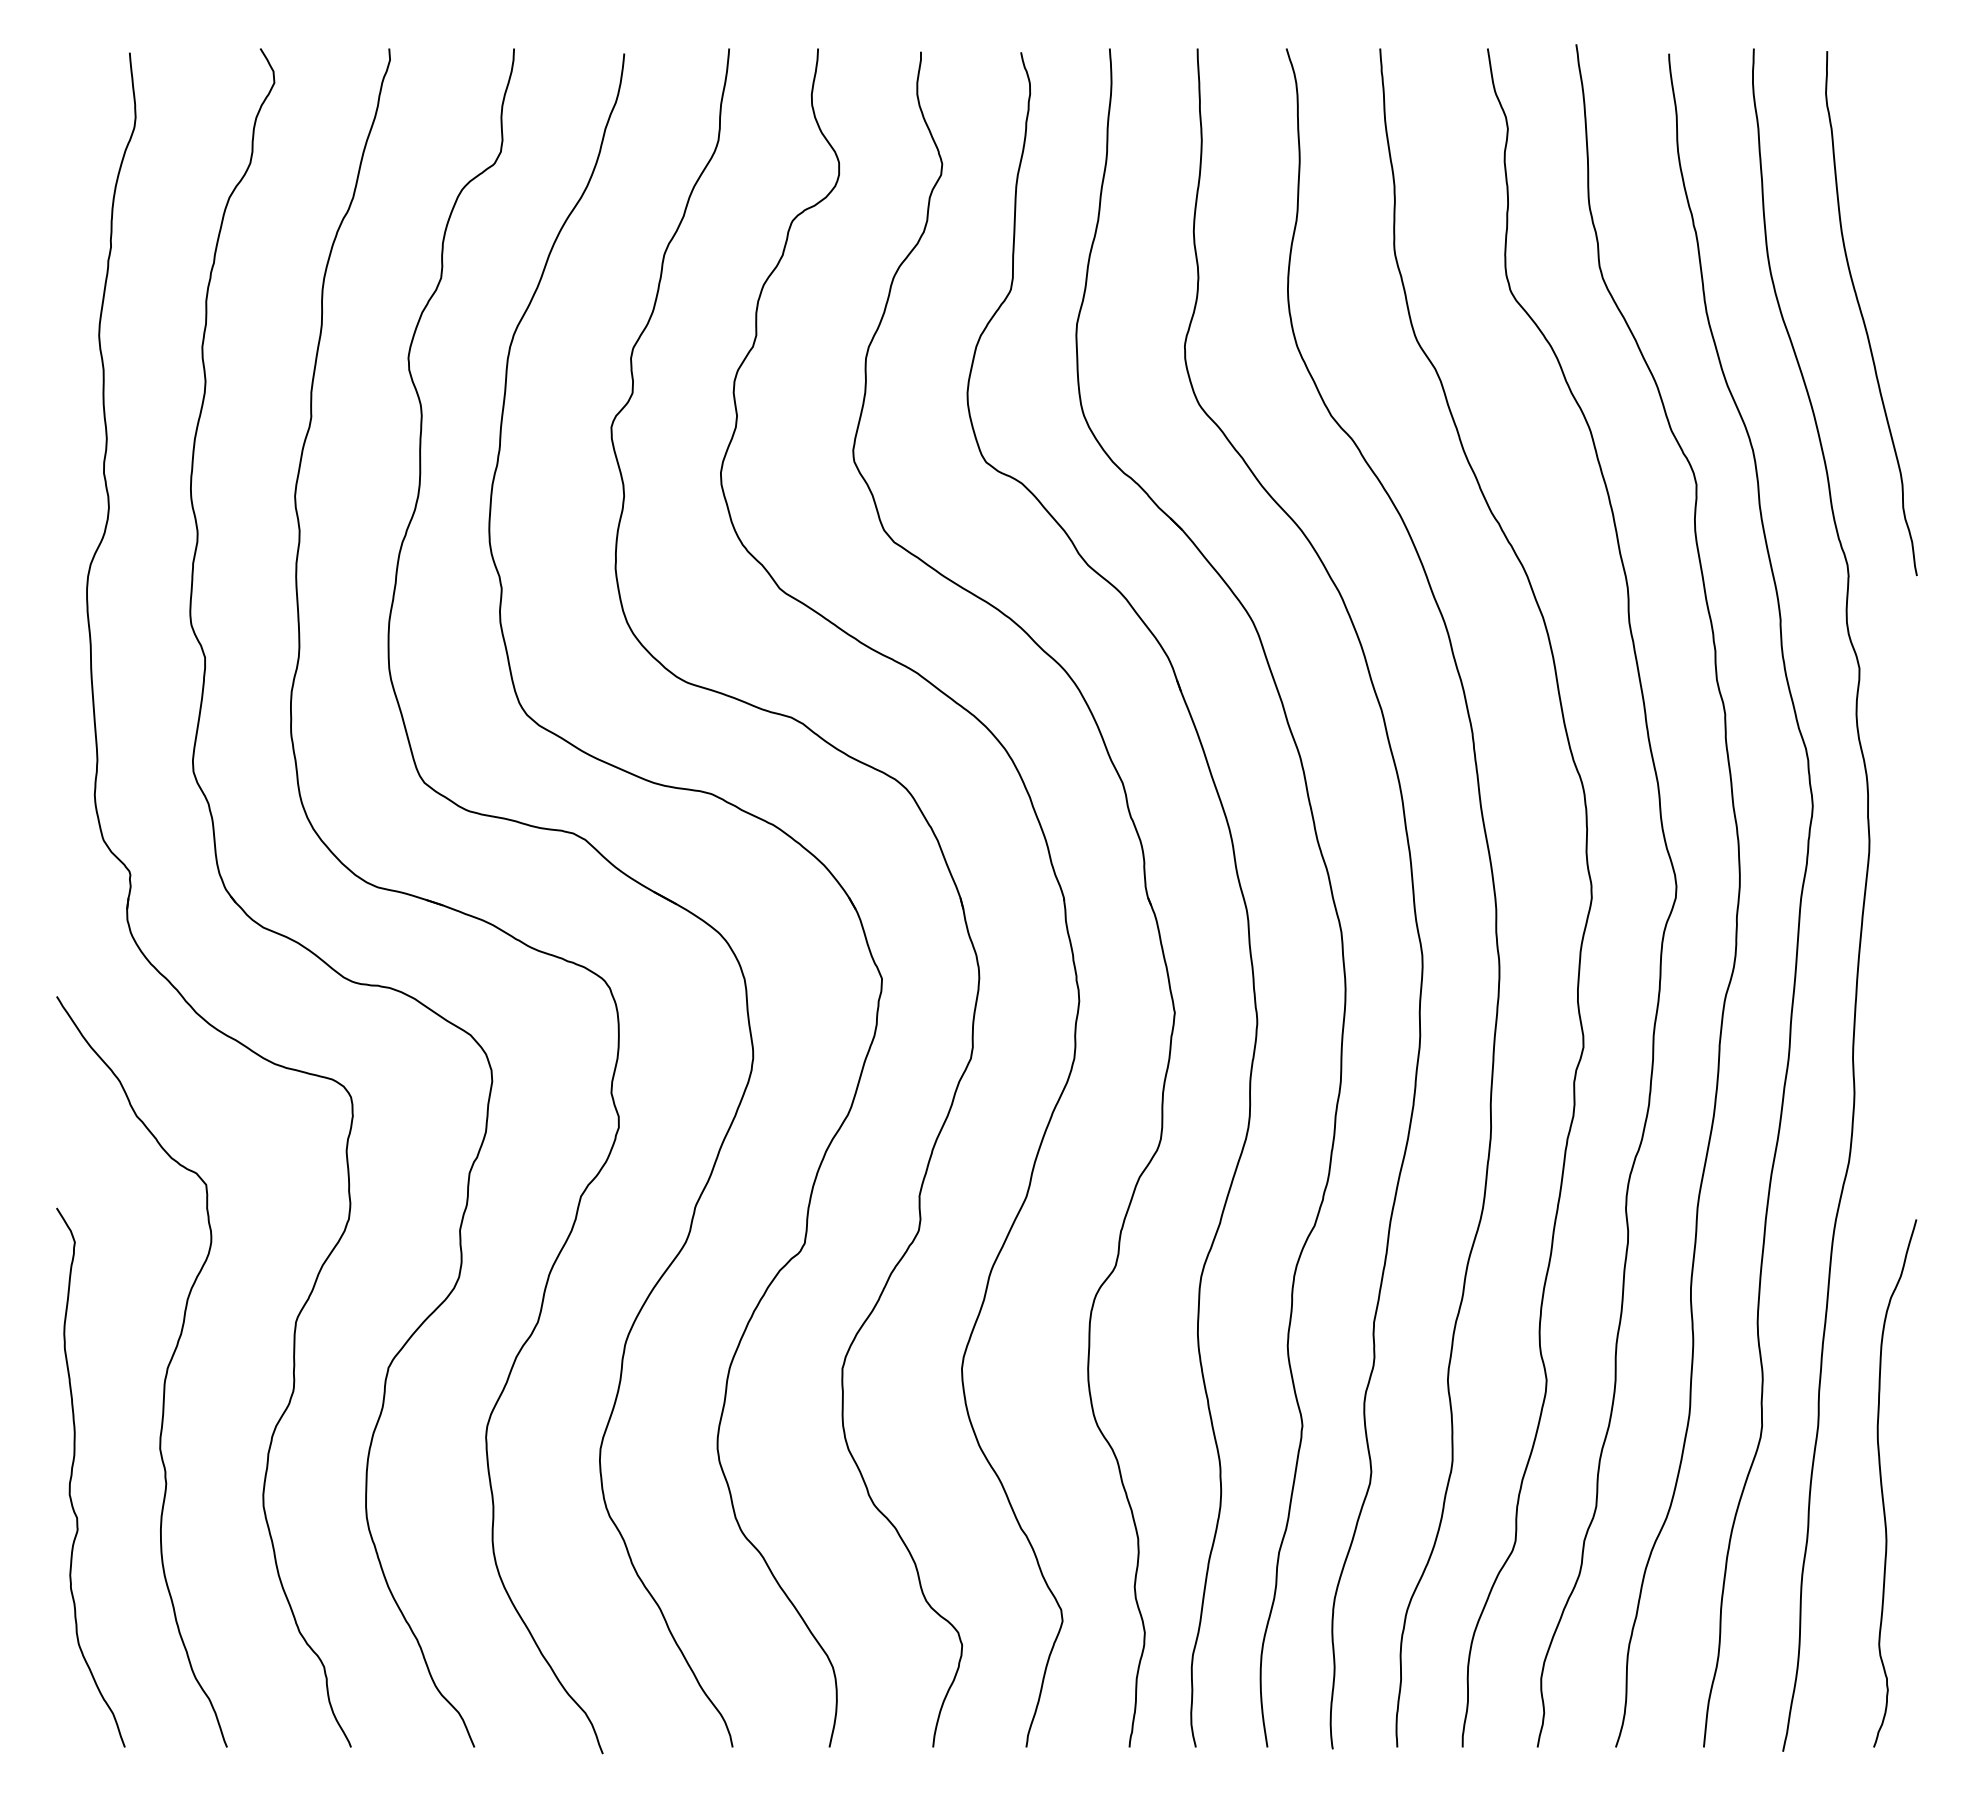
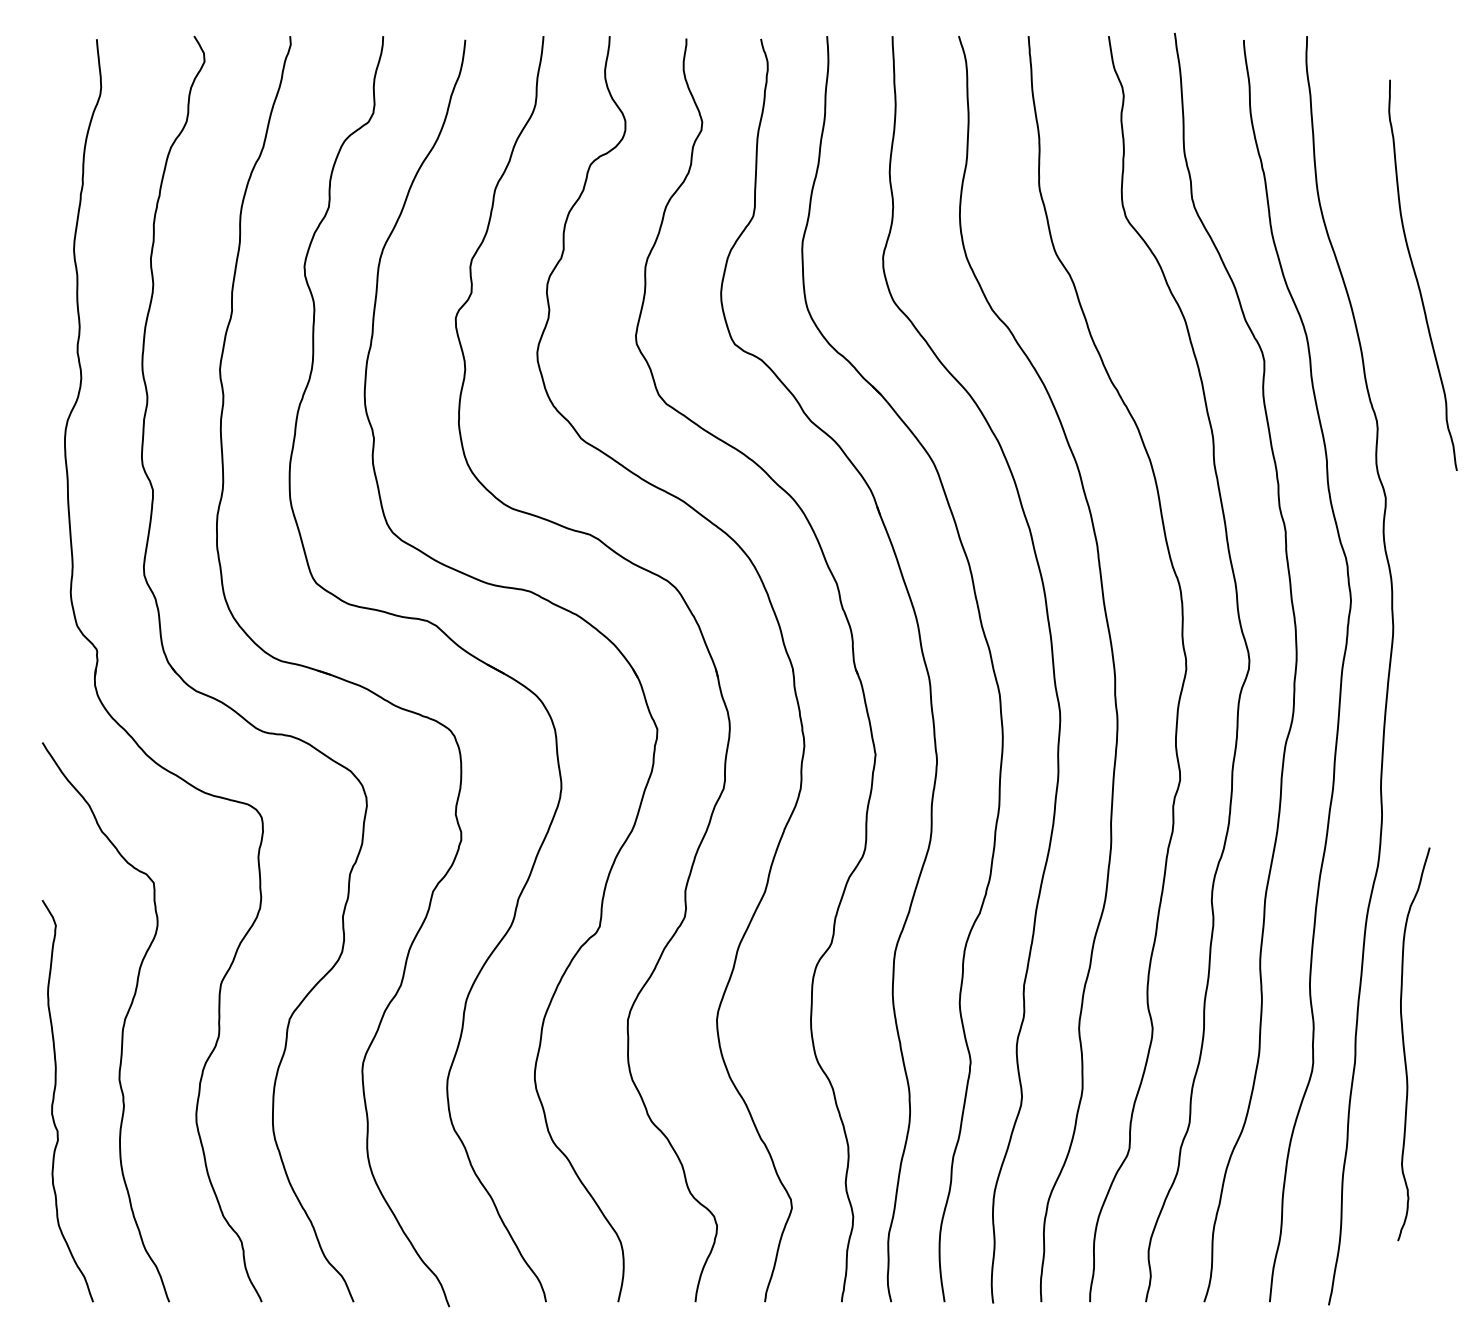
curve: (1863, 316) -> (1417, 277), moved
curve: (1882, 1483) -> (1404, 1044), moved

